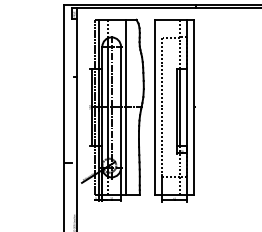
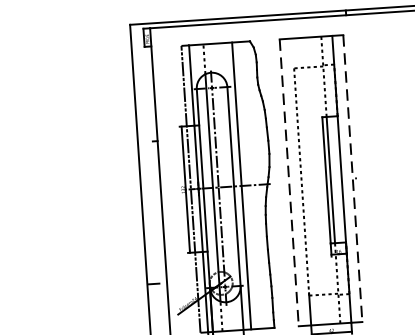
line: (154, 107) -> (288, 183), solid -> dashed
line: (193, 107) -> (352, 178), solid -> dashed

